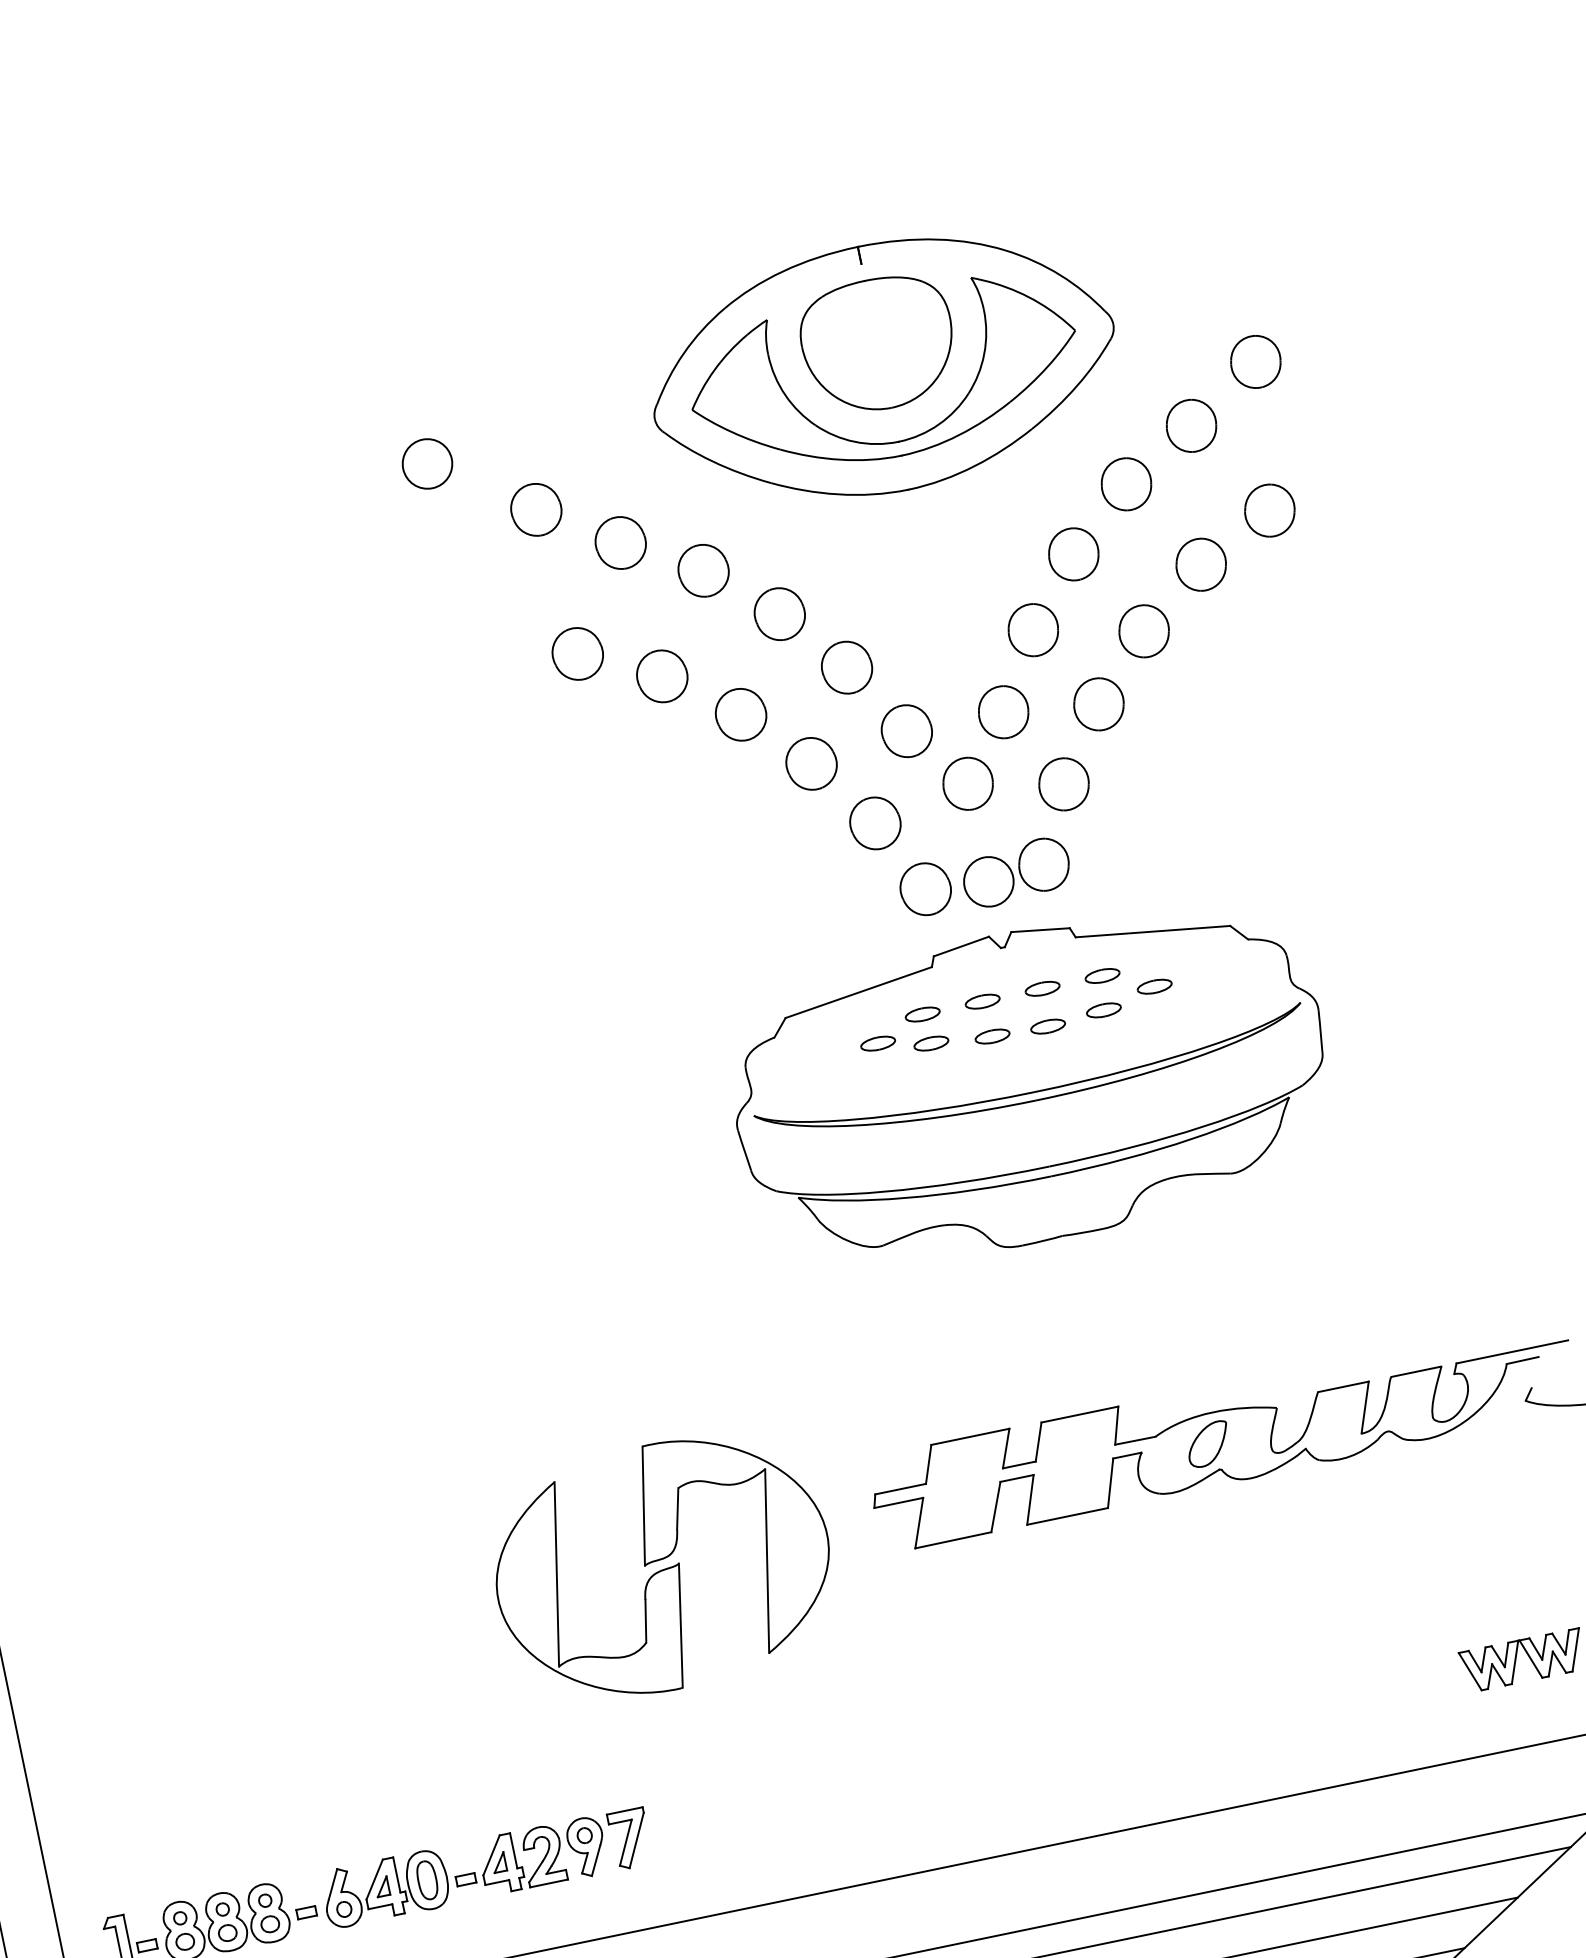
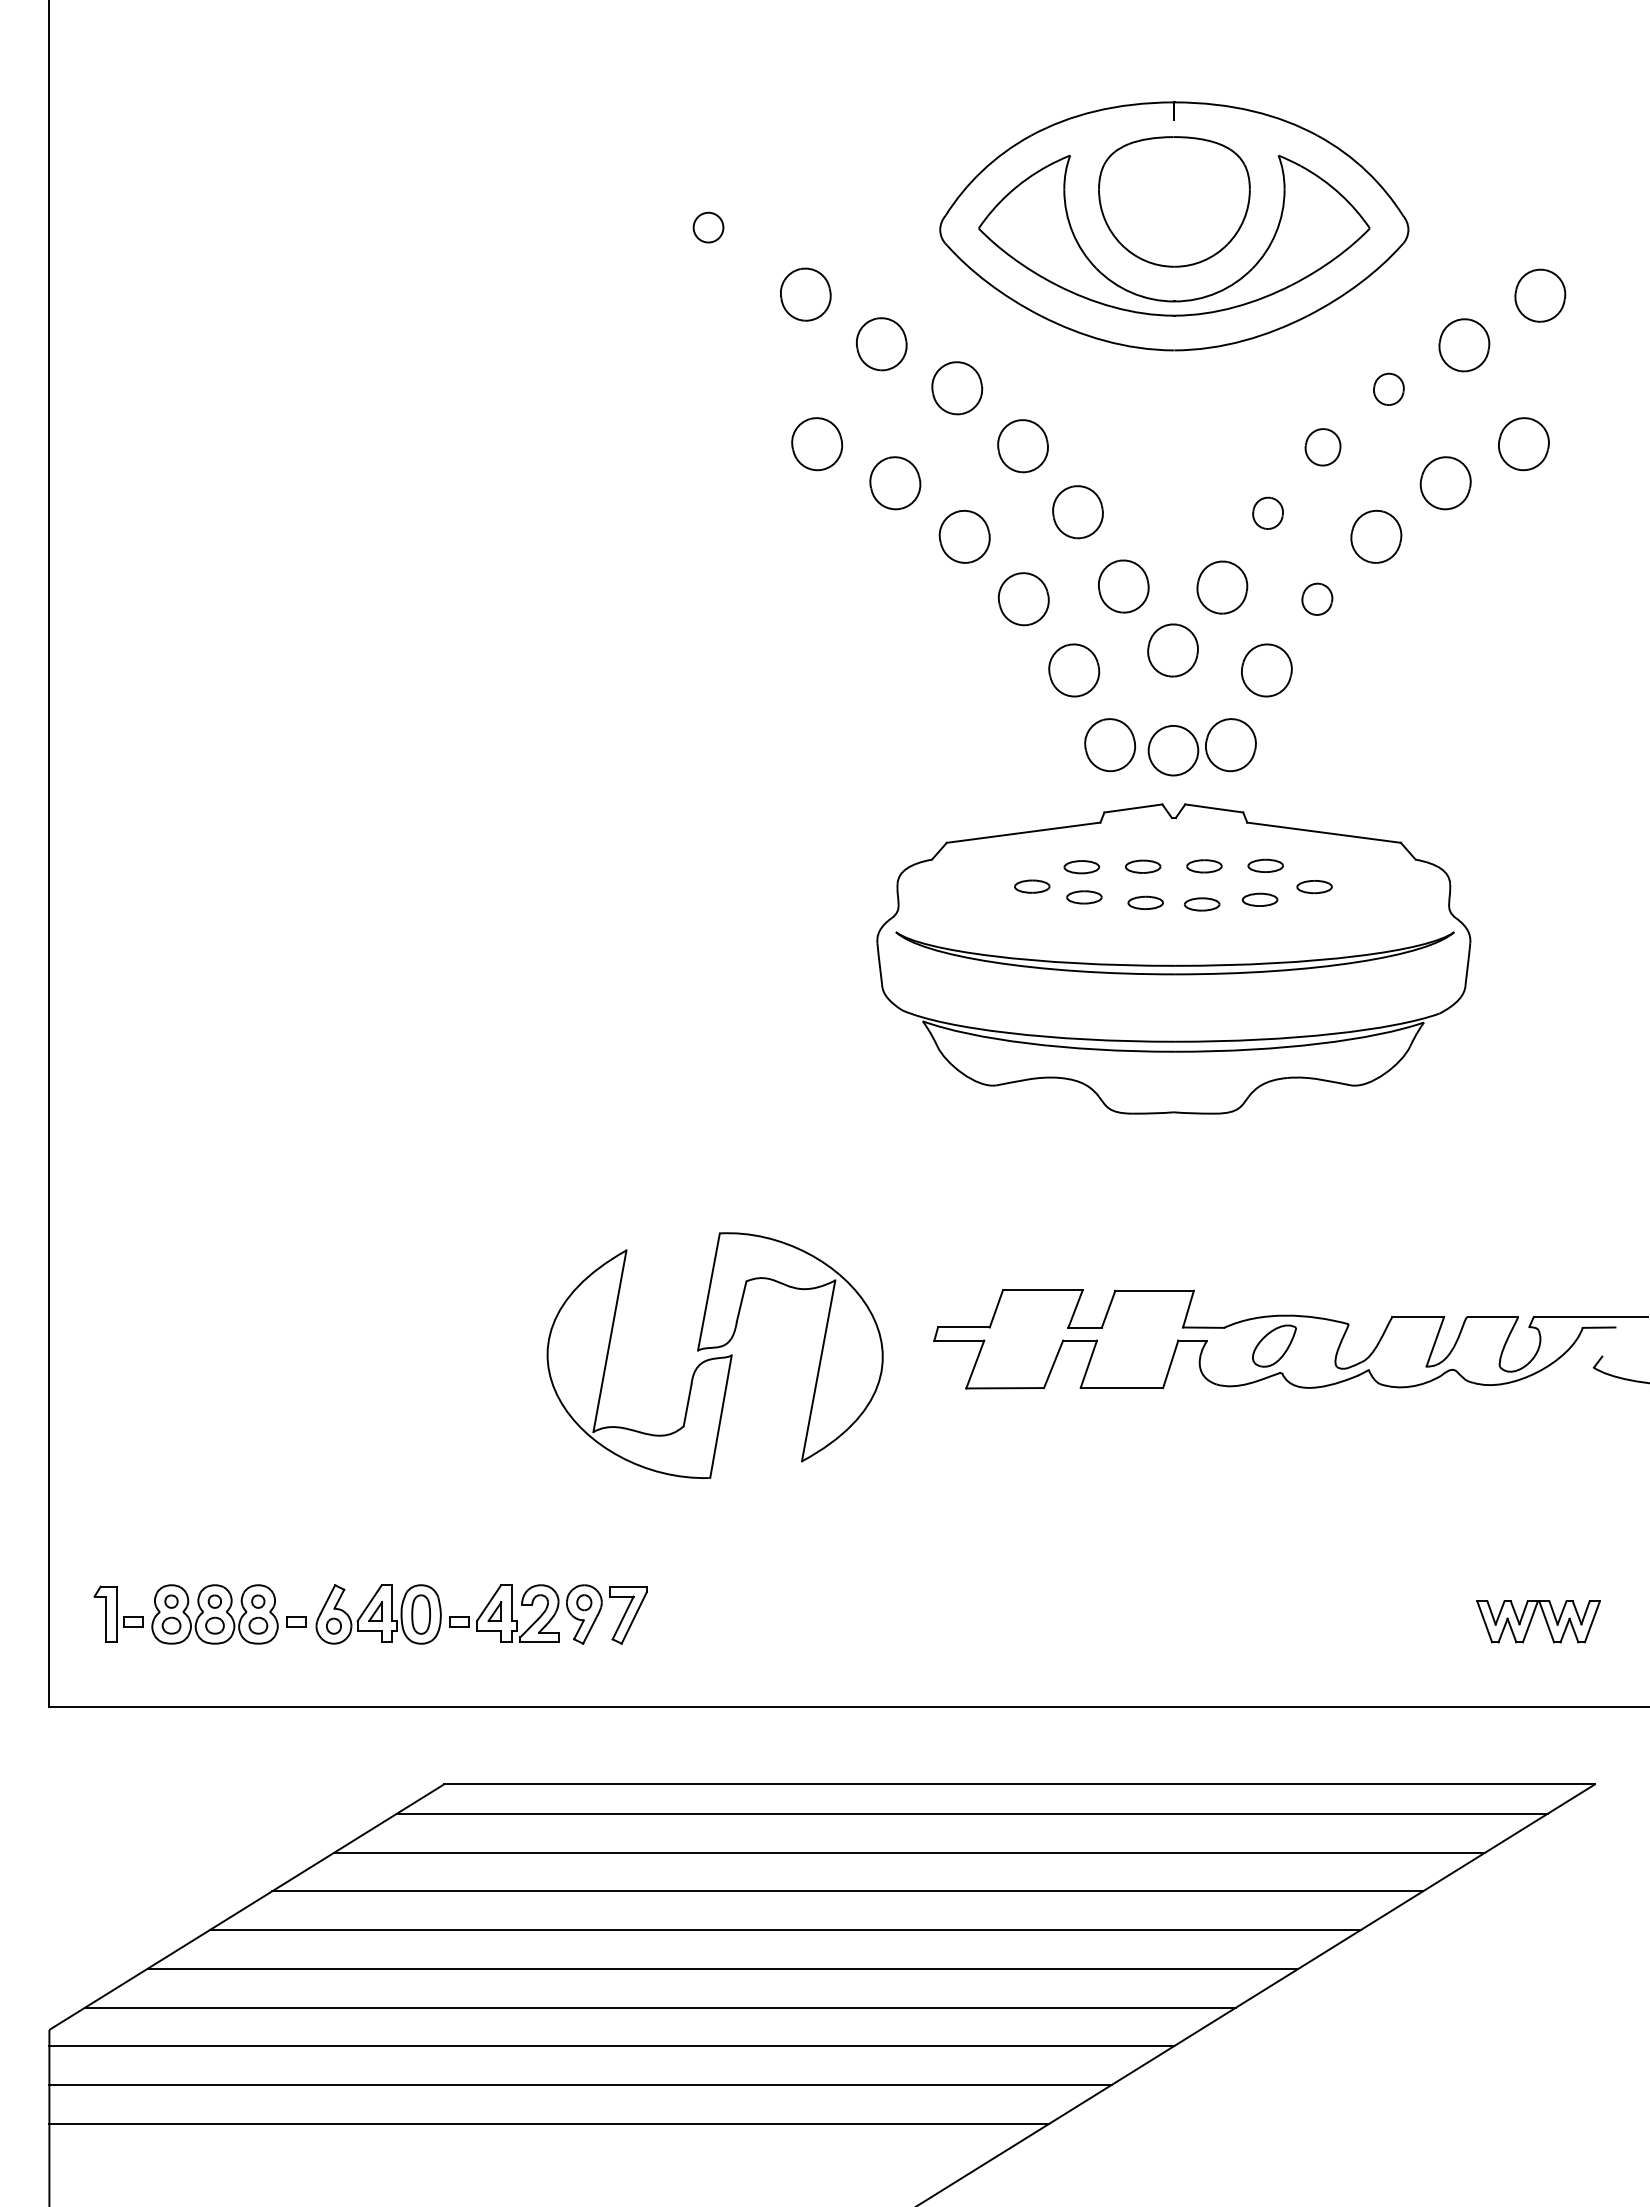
circle: (427, 463) -> (708, 227), size x0.6
part: (1126, 484) -> (1388, 389), size x0.6
part: (1073, 554) -> (1322, 447), size x0.7
part: (1032, 630) -> (1267, 513), size x0.6
part: (1099, 704) -> (1317, 599), size x0.6

